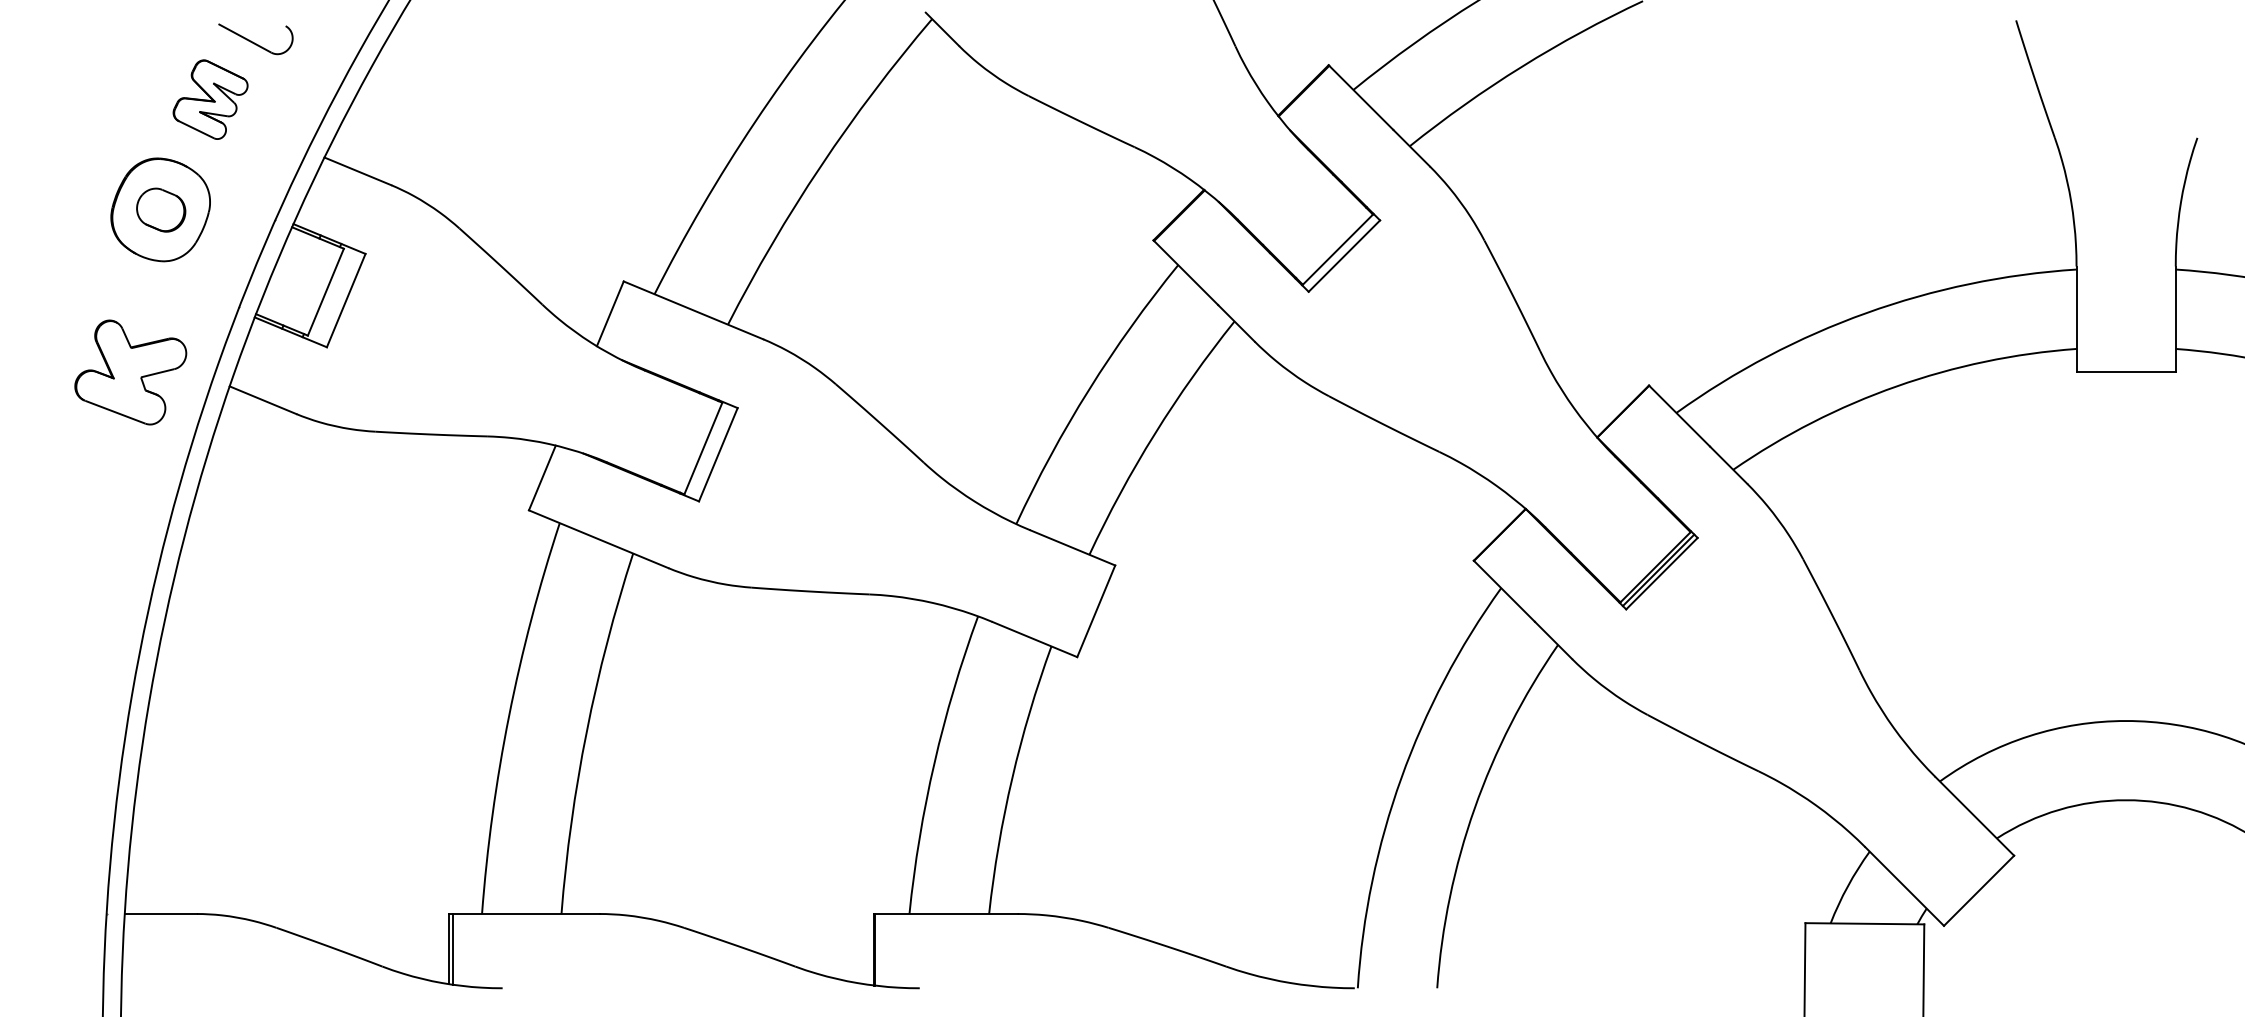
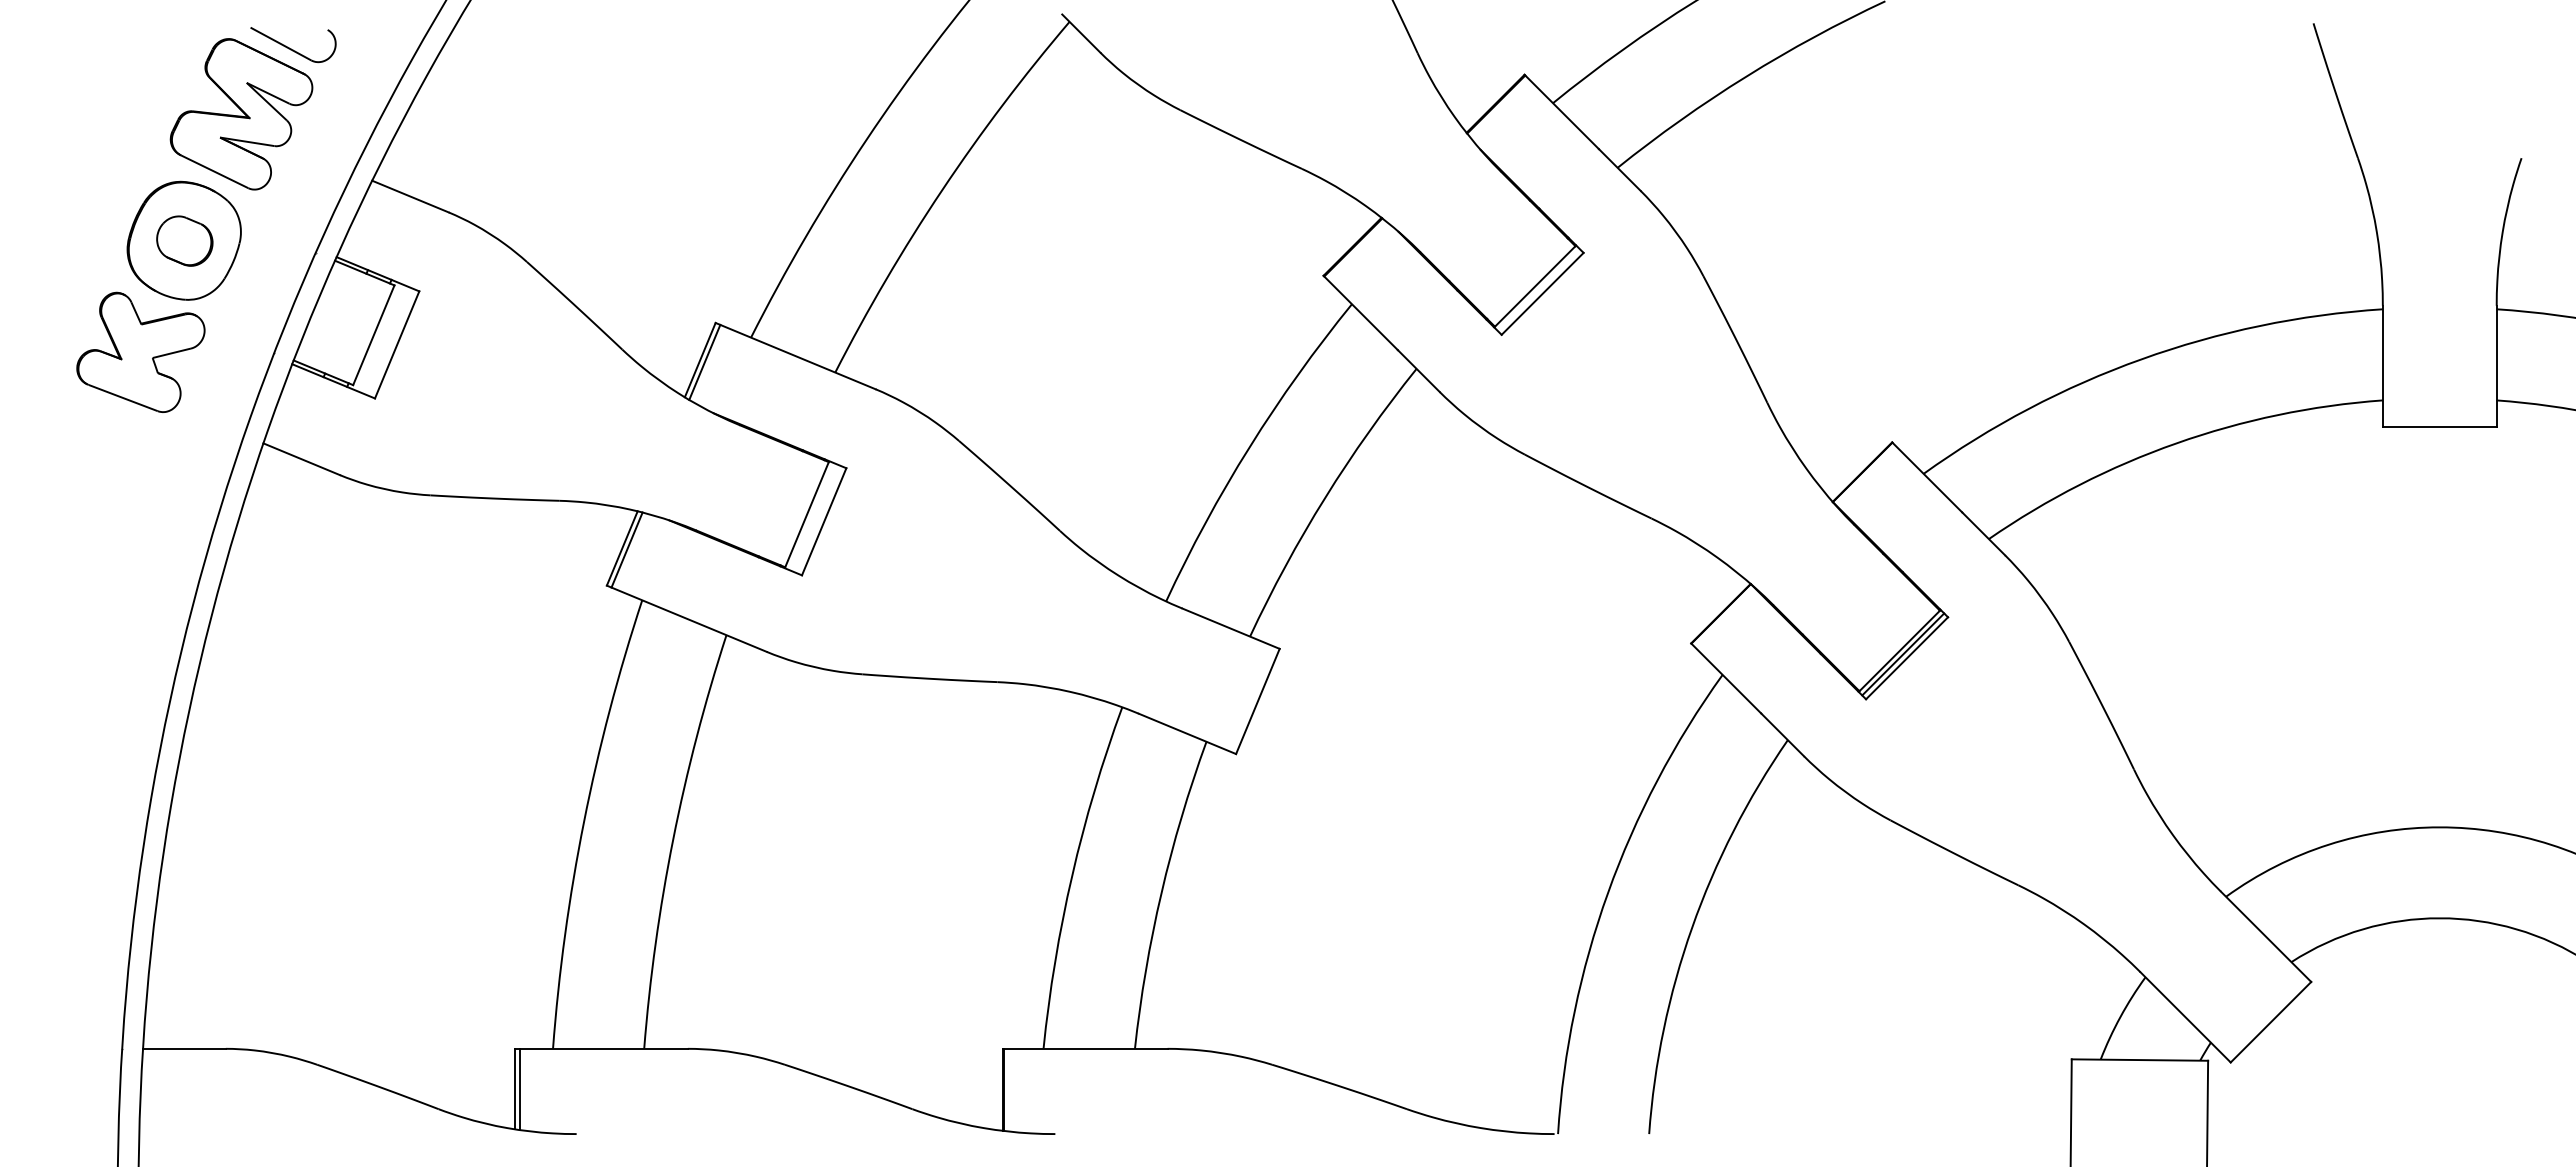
part: (210, 99) -> (241, 114), size x1.67
line: (614, 315) -> (704, 361), added
part: (130, 371) -> (140, 351), moved
line: (546, 478) -> (626, 549), added

